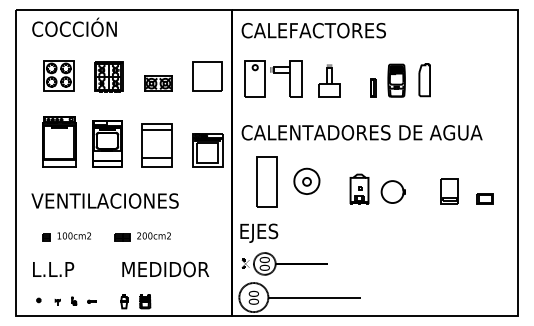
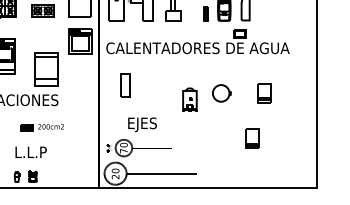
part: (156, 145) -> (46, 69), moved
part: (207, 150) -> (80, 41), moved
part: (306, 180) -> (155, 84), removed
part: (266, 181) -> (125, 85), size x0.6
part: (359, 188) -> (189, 99), moved
part: (484, 198) -> (239, 33), moved
text: (259, 232) -> (142, 124), moved
part: (142, 236) -> (42, 127), moved
part: (433, 251) -> (252, 138), added
text: (264, 267) -> (123, 150), 00 -> 70
text: (166, 269) -> (49, 152), MEDIDOR -> L.L.P
text: (253, 301) -> (115, 176), 00 -> 20

